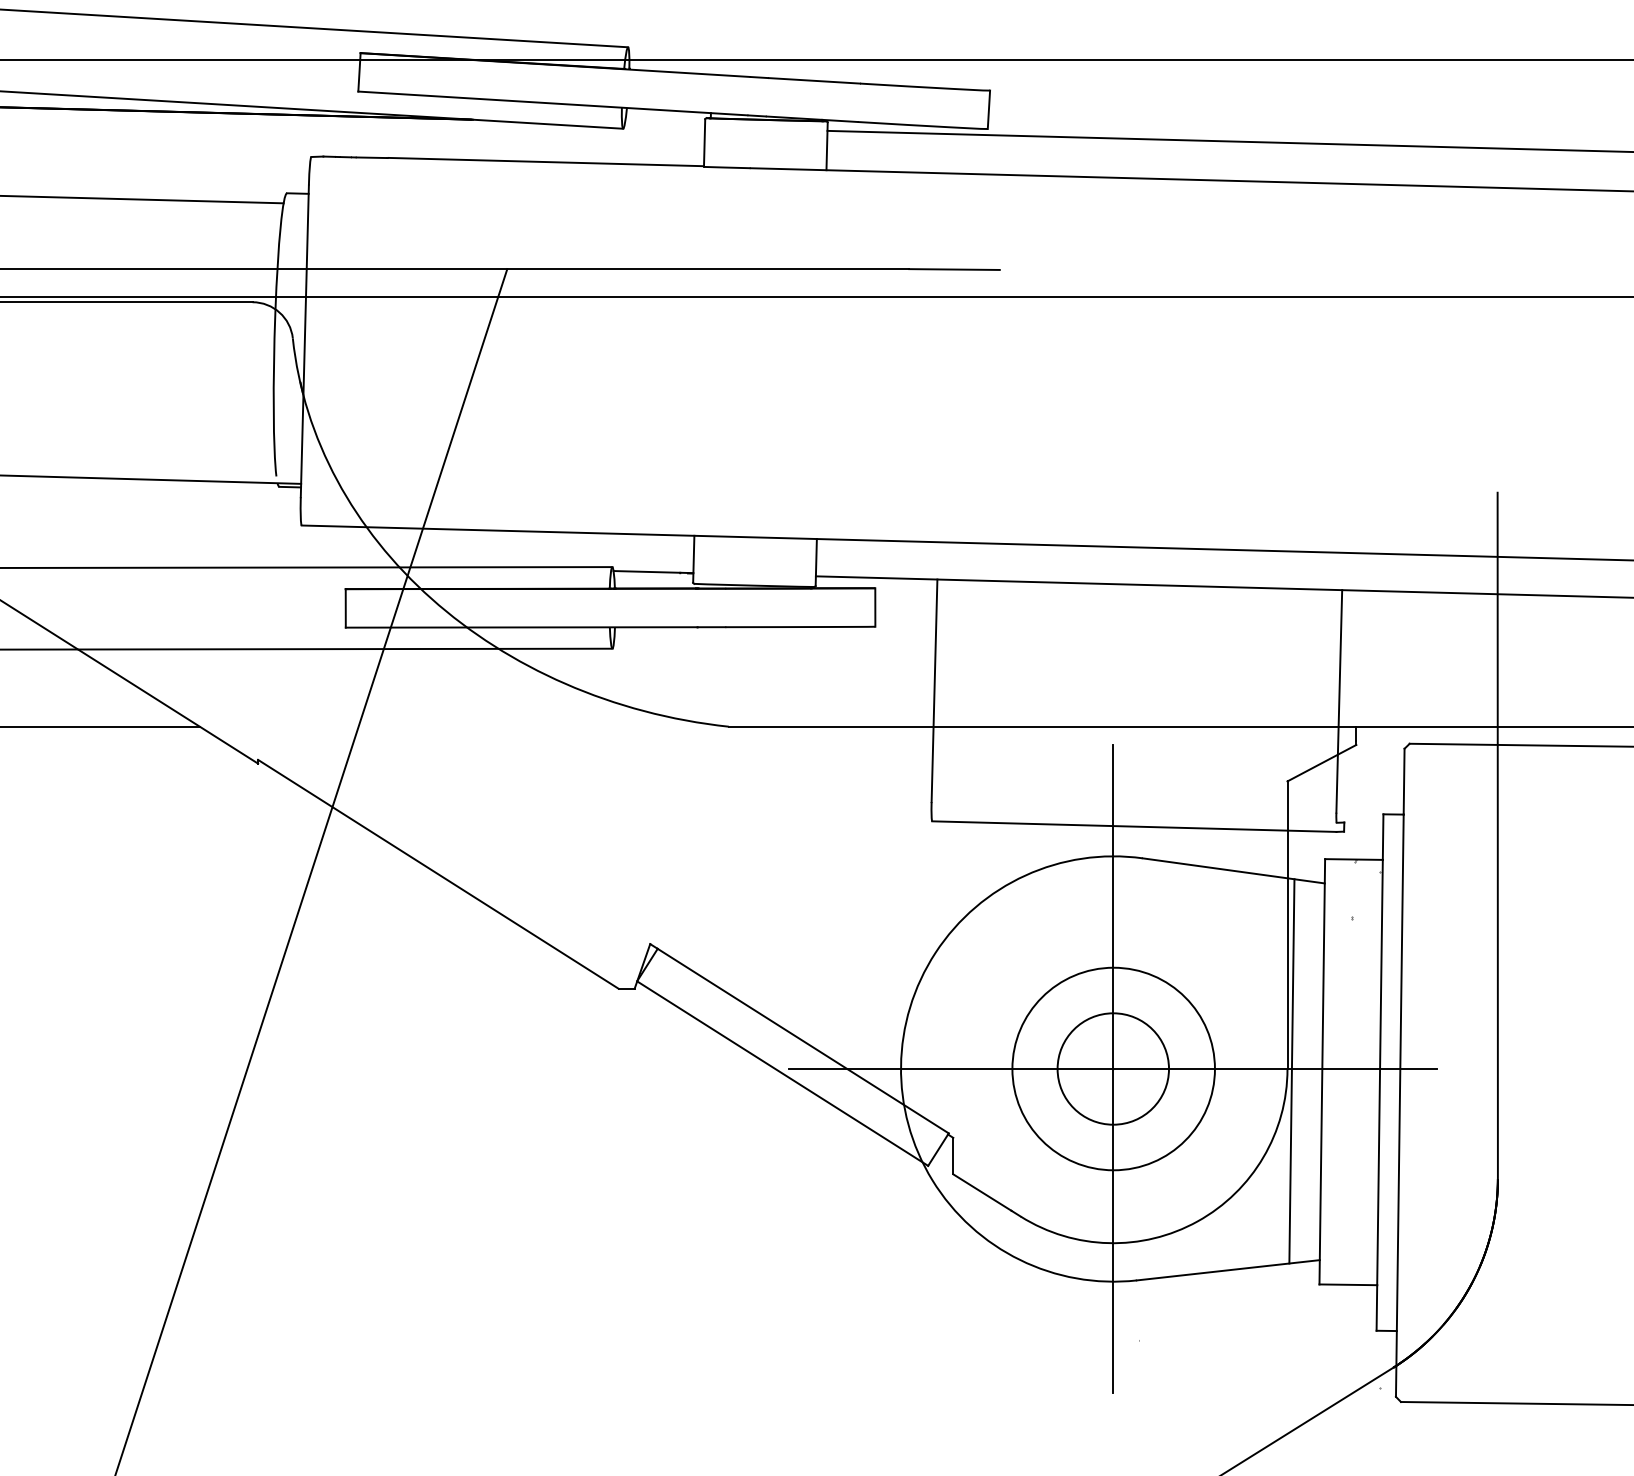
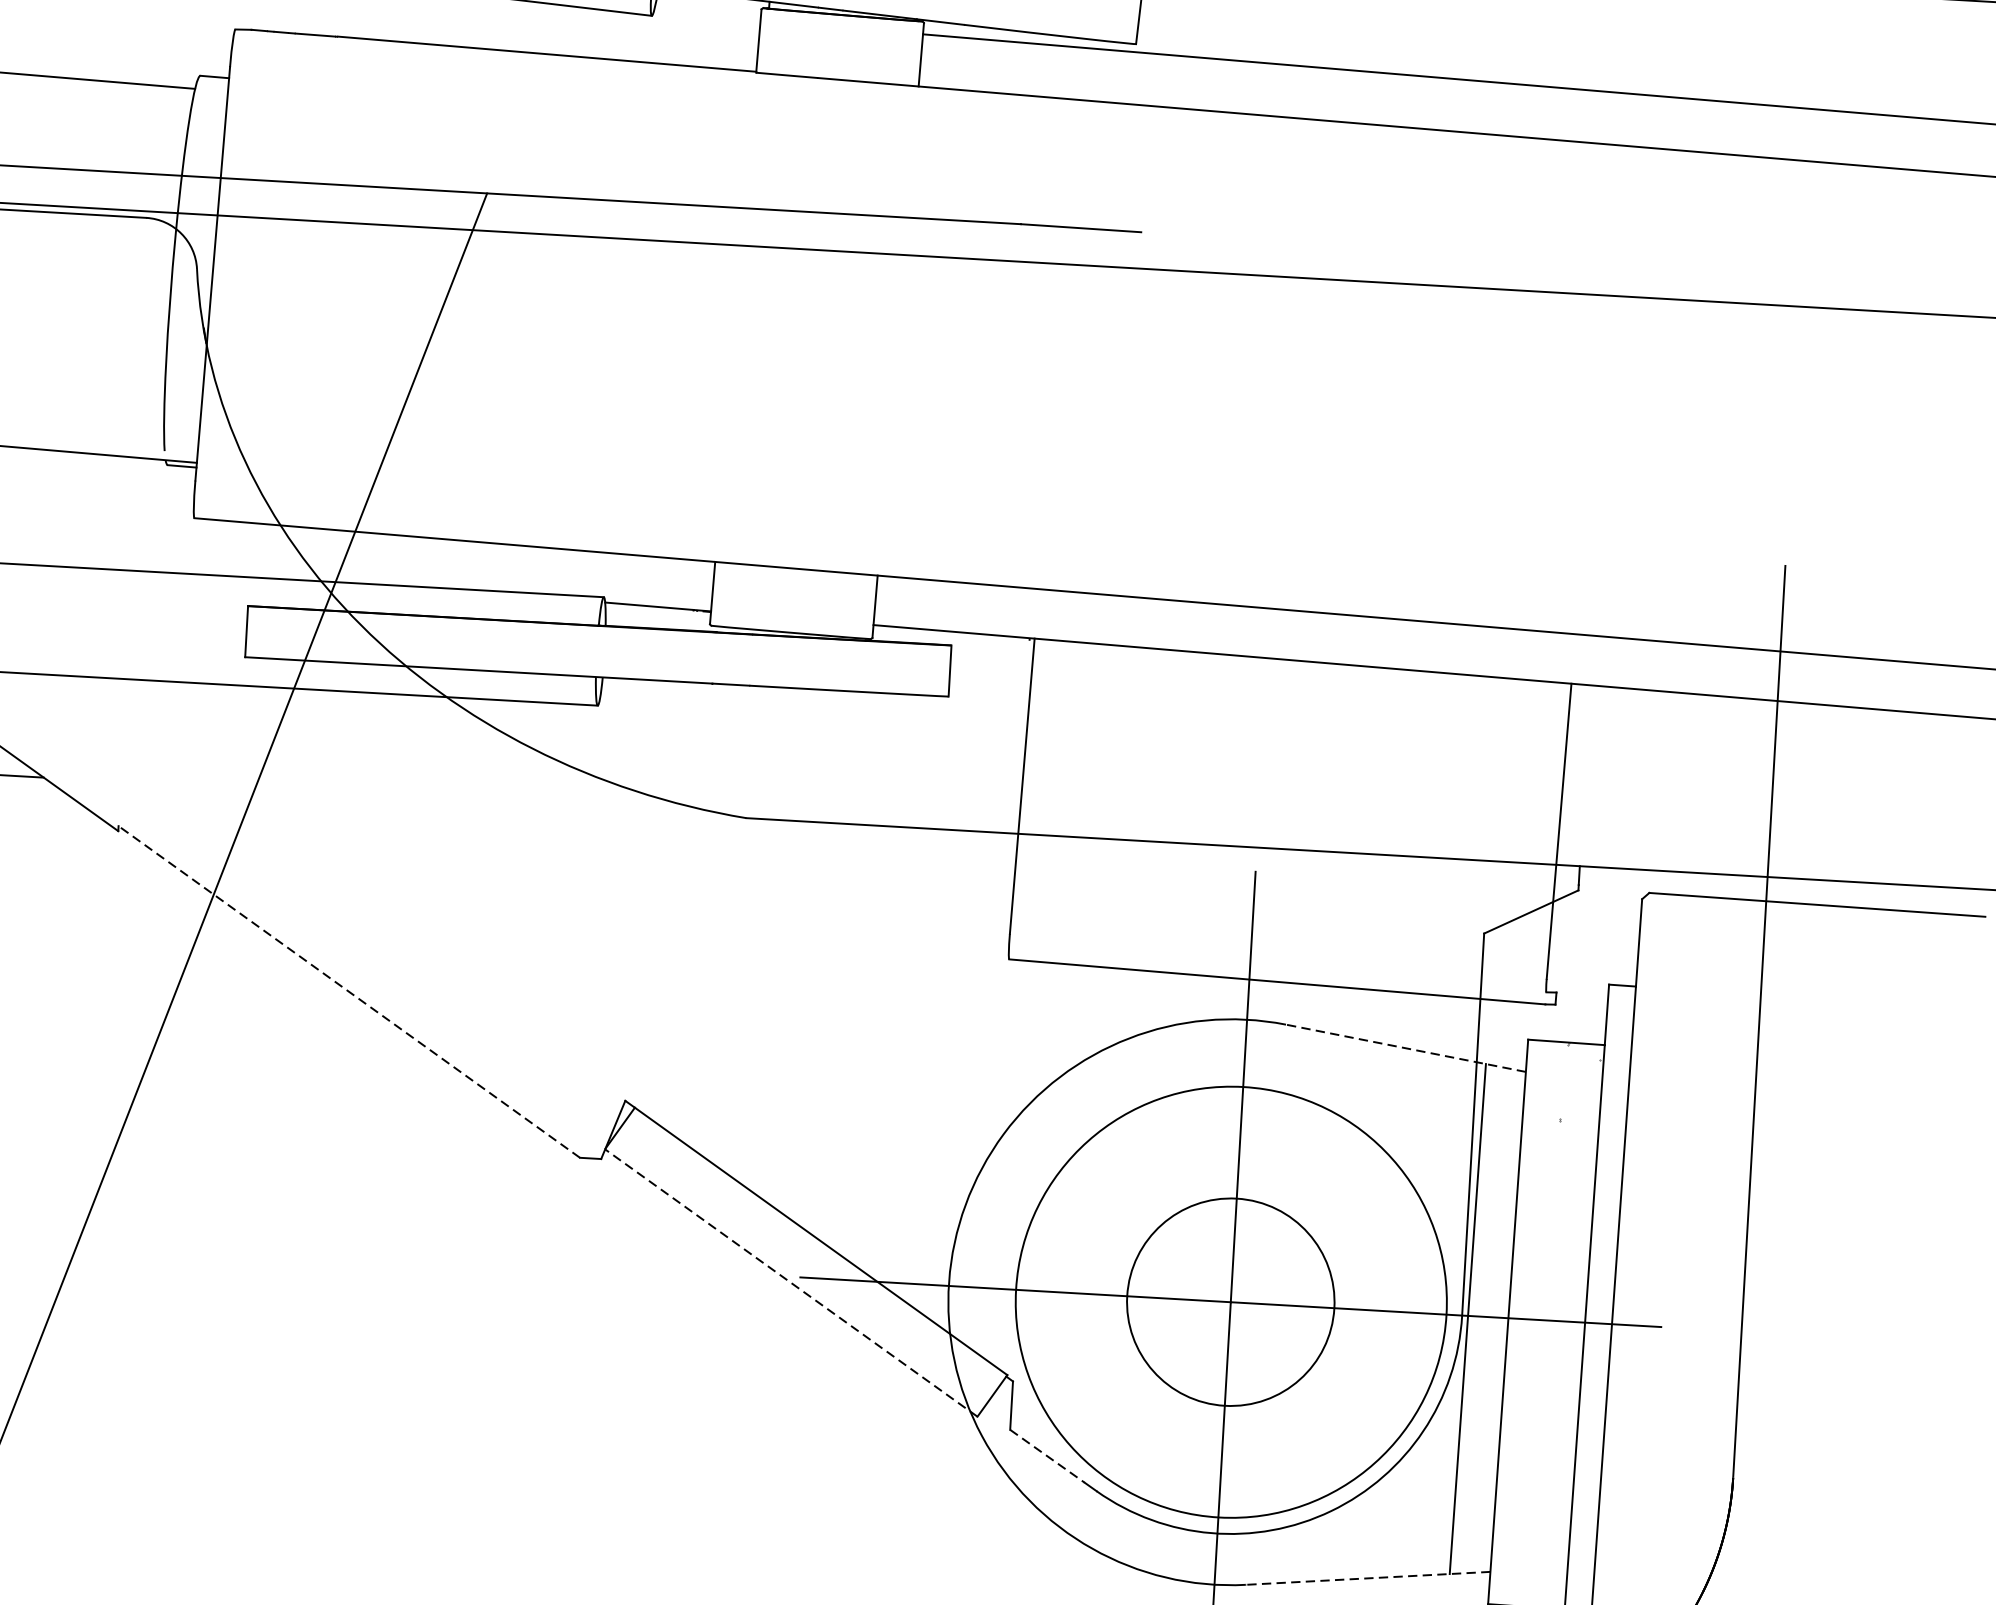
line: (1233, 870) -> (1405, 1047), solid -> dashed
line: (438, 874) -> (349, 992), solid -> dashed
circle: (1113, 1068) -> (1231, 1301), size x1.4
circle: (1113, 1068) -> (1231, 1301), size x1.6
line: (782, 1073) -> (791, 1282), solid -> dashed
line: (982, 1192) -> (1047, 1456), solid -> dashed
line: (1227, 1270) -> (1367, 1578), solid -> dashed

